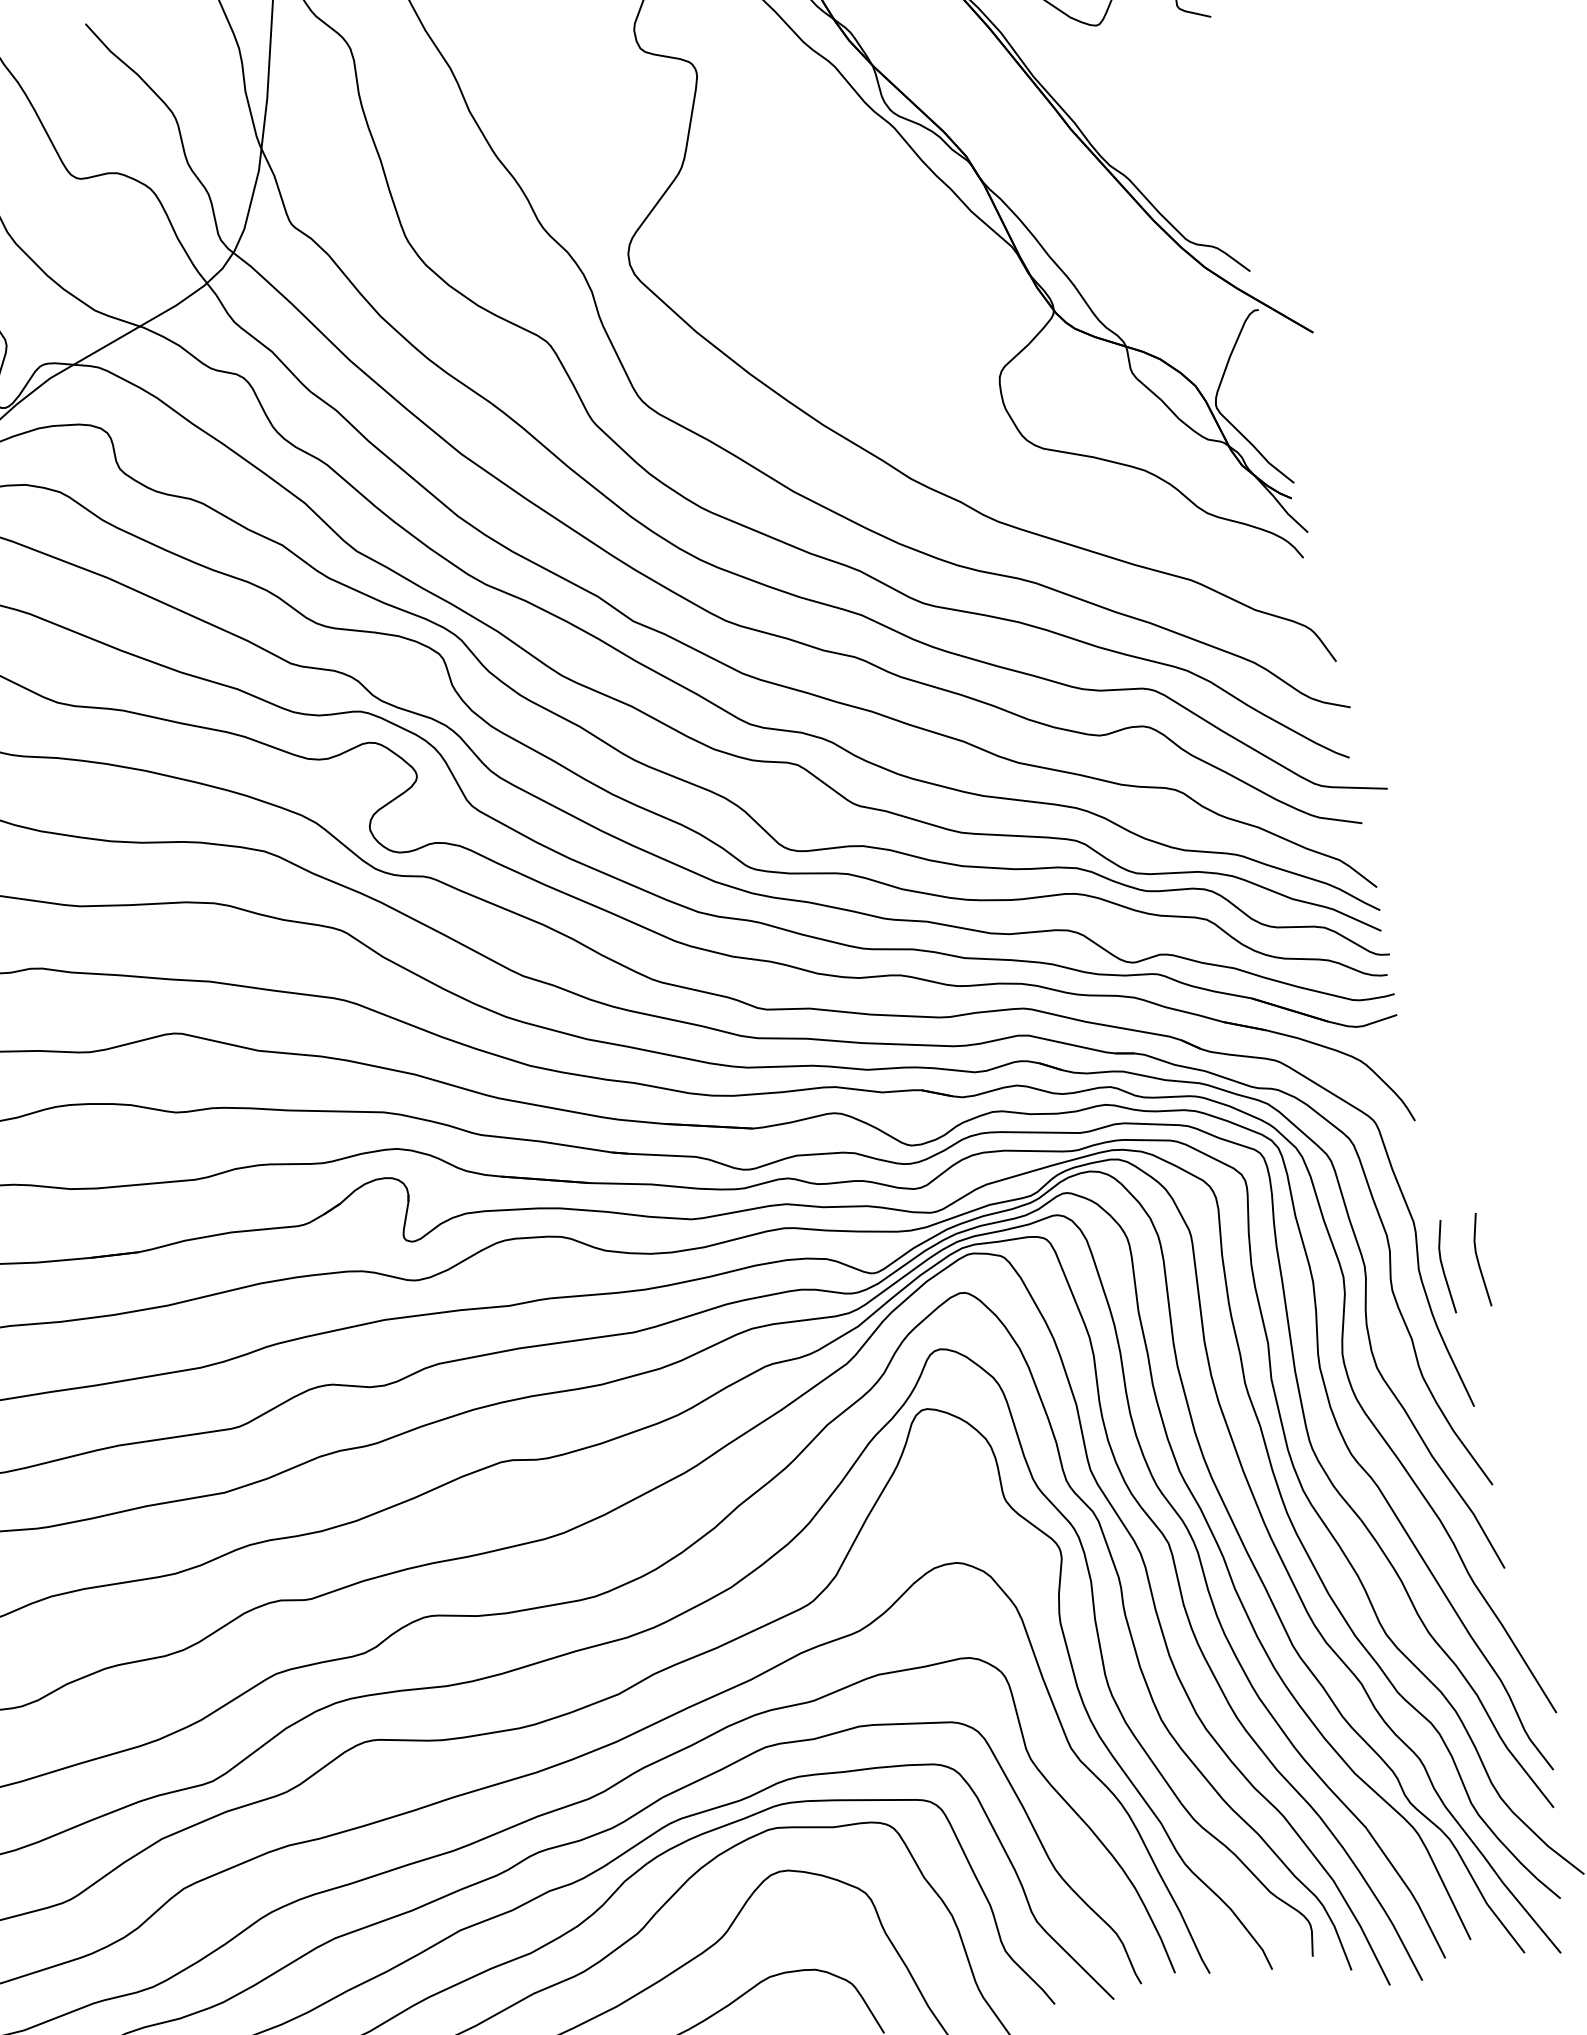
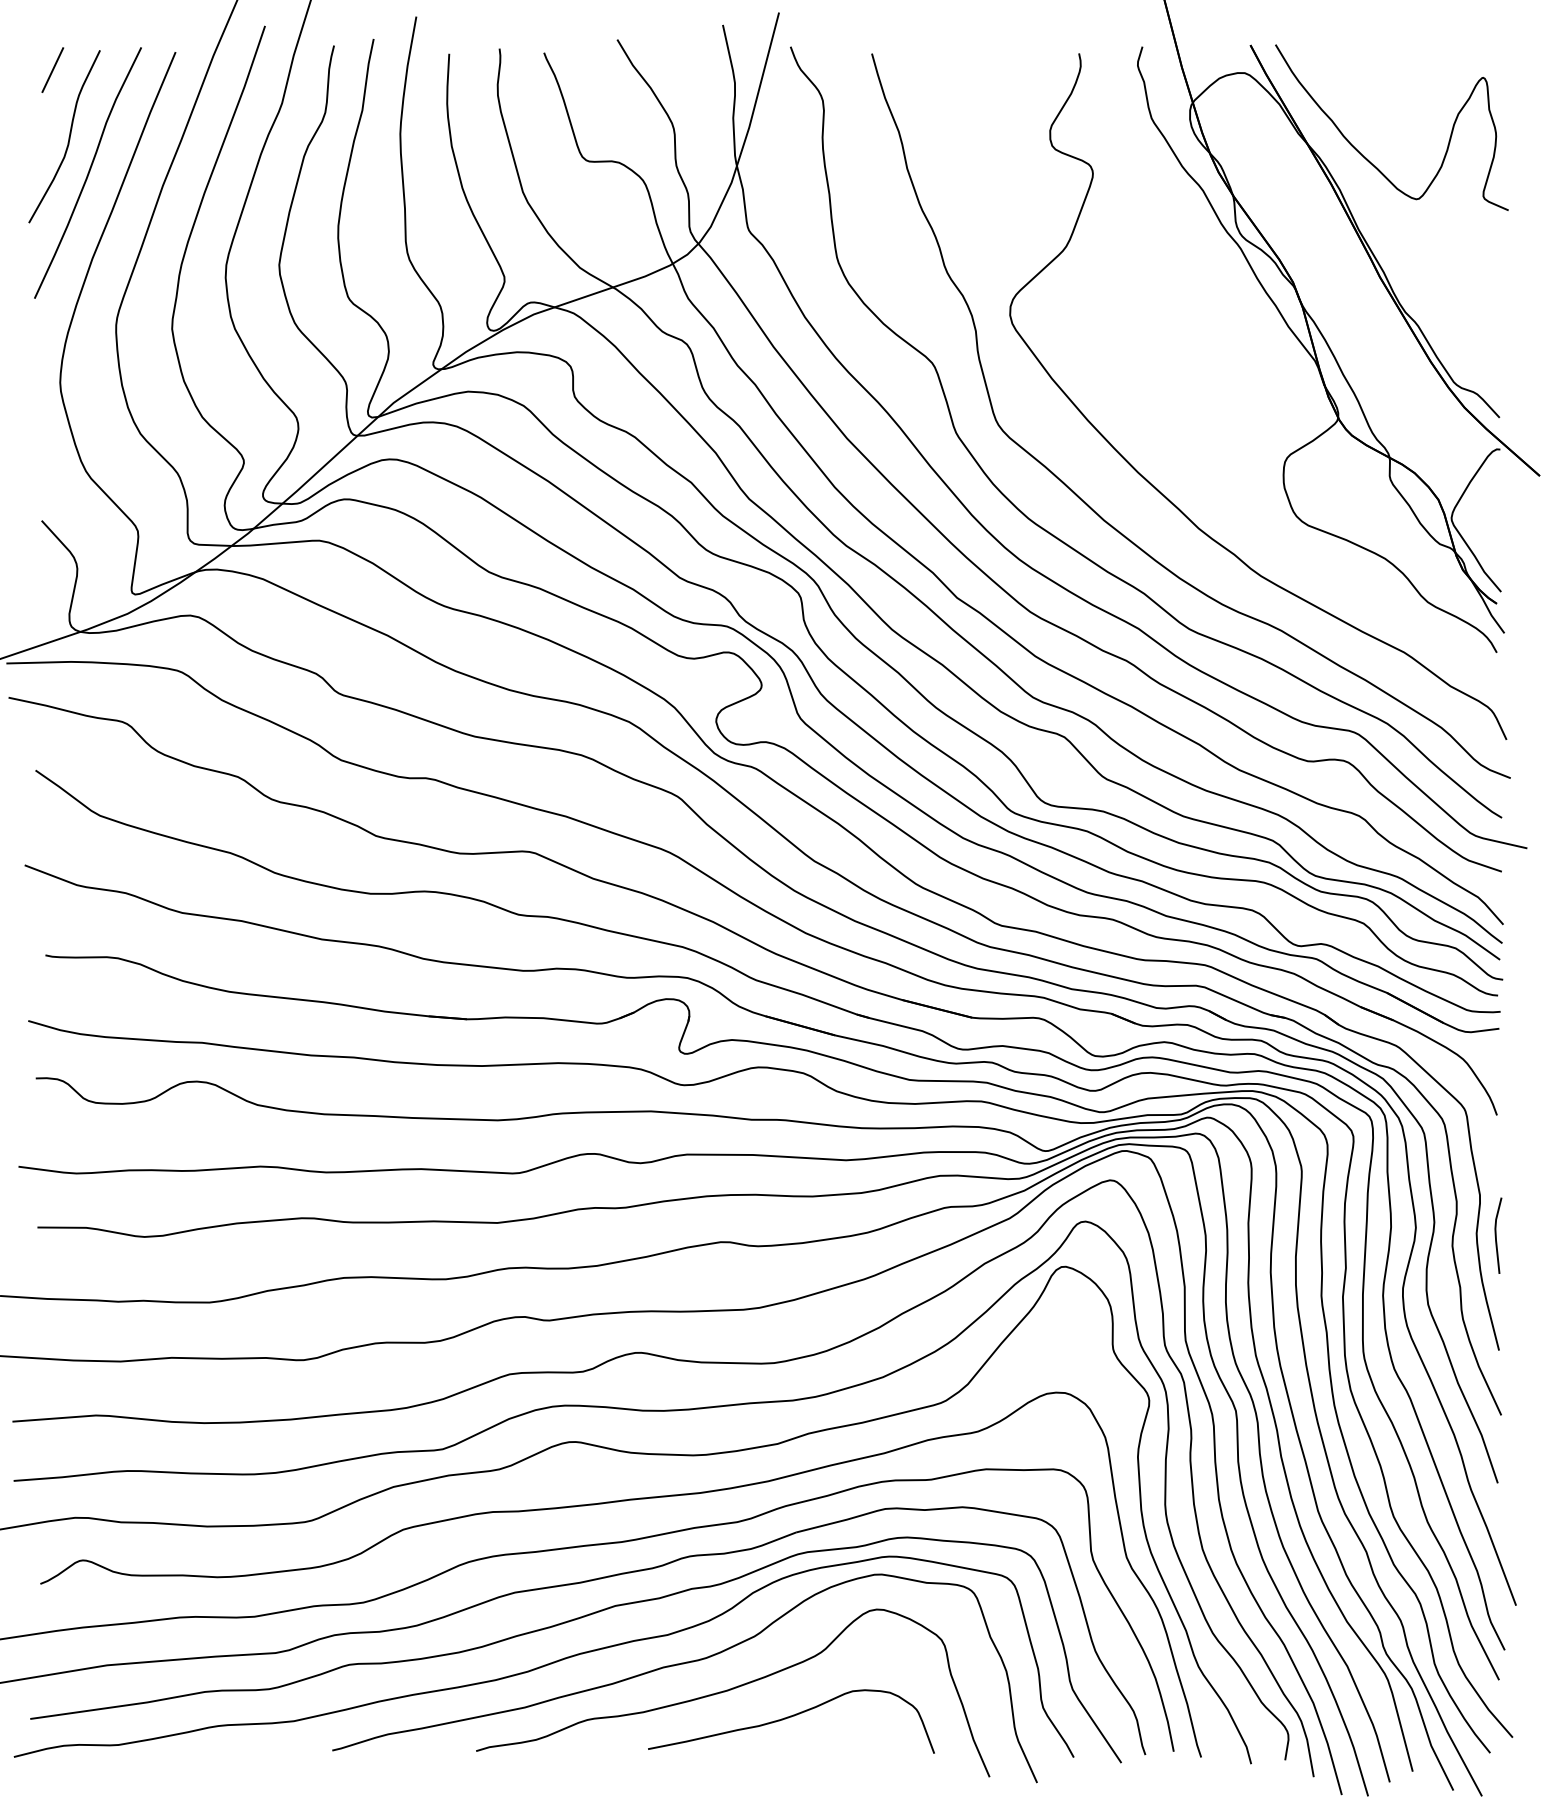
line: (1478, 1260) -> (1525, 1235), removed

